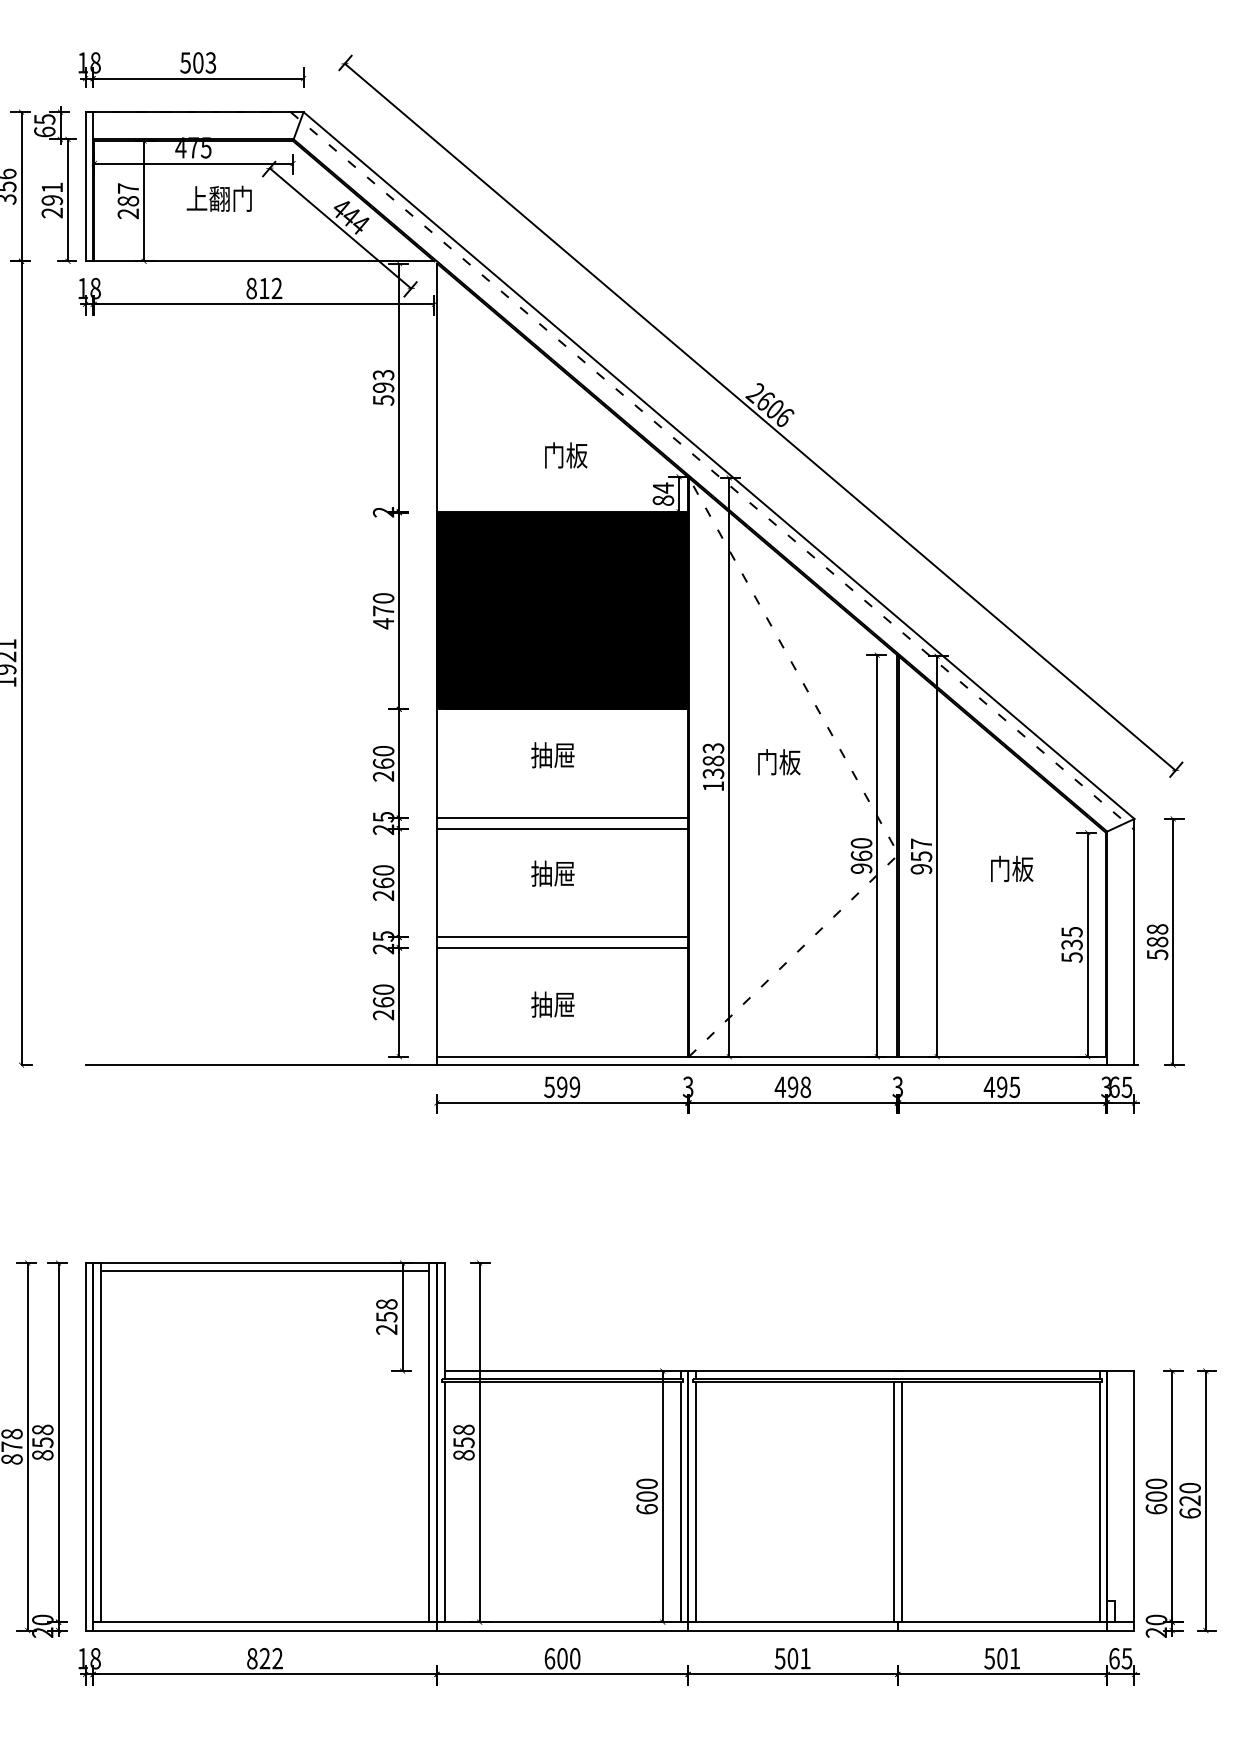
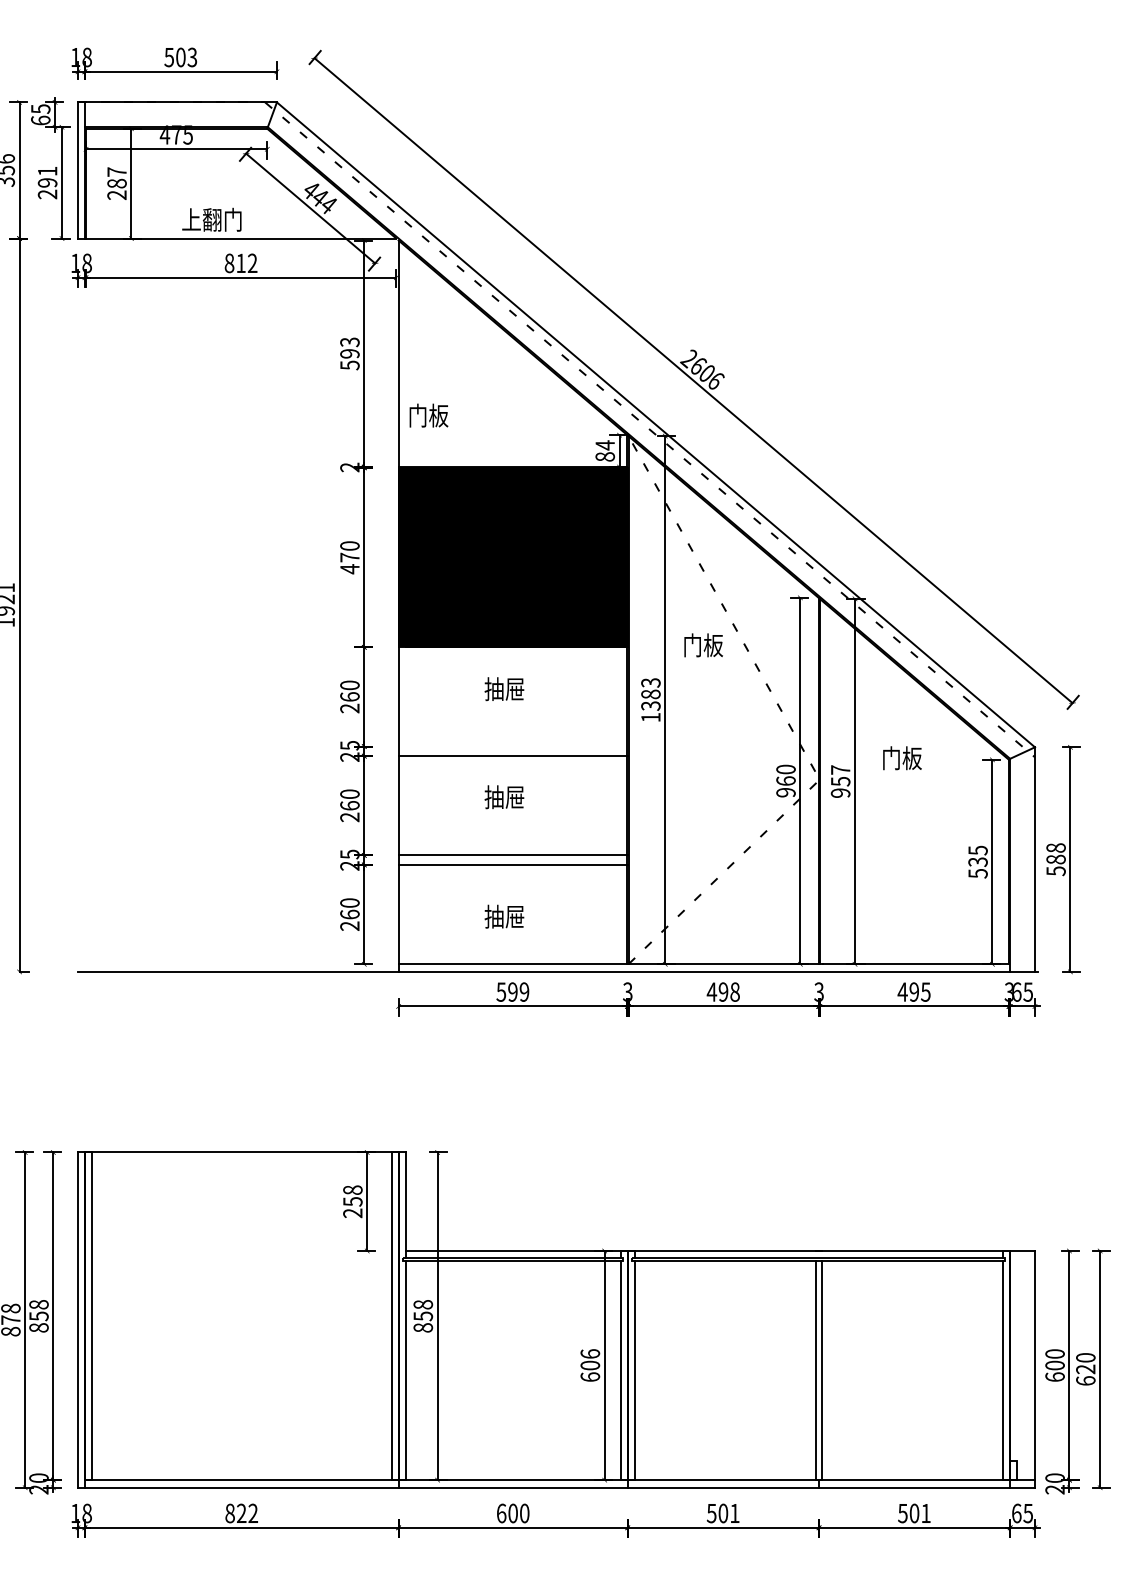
text: (218, 198) -> (211, 219), moved
text: (566, 455) -> (429, 415), moved
text: (779, 762) -> (703, 645), moved
line: (562, 818) -> (513, 746), removed
text: (1012, 868) -> (902, 757), moved
line: (264, 1270) -> (241, 1159), removed
text: (646, 1483) -> (589, 1353), 600 -> 606

